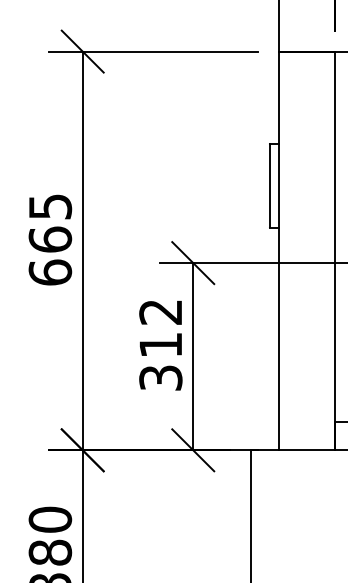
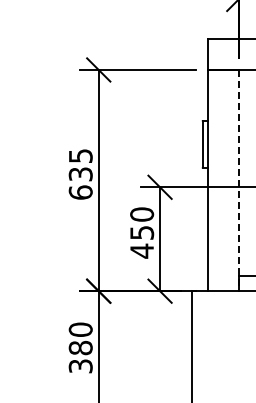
text: (49, 239) -> (80, 174), 665 -> 635
line: (334, 250) -> (238, 180), solid -> dashed
text: (161, 344) -> (142, 232), 312 -> 450

